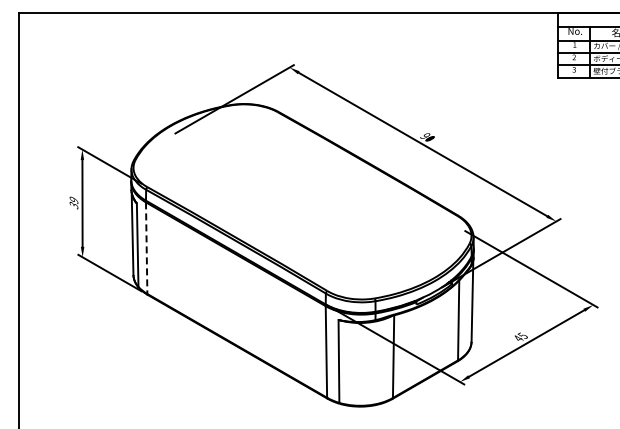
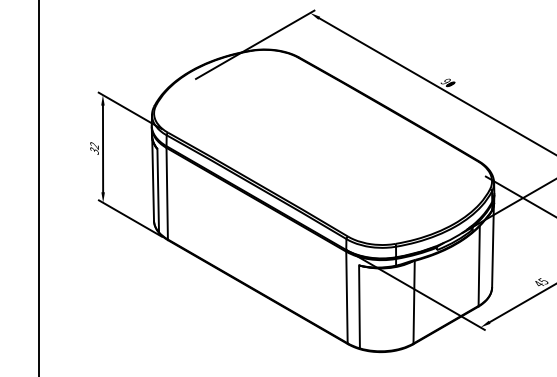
text: (74, 200) -> (95, 146), 39 -> 32
line: (146, 248) -> (167, 194), dashed -> solid

